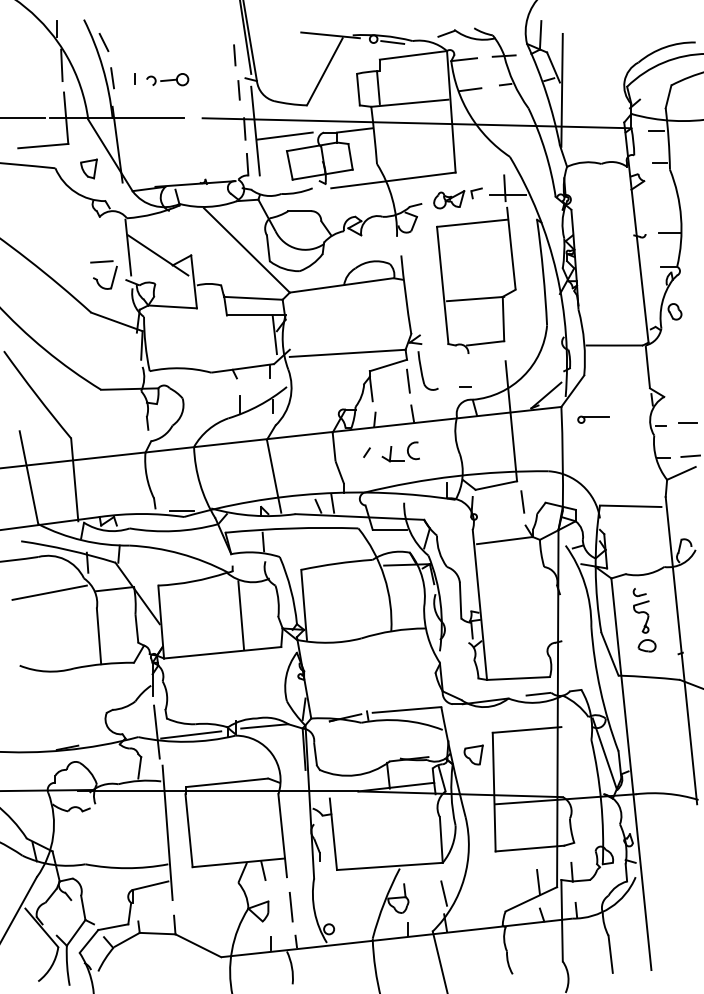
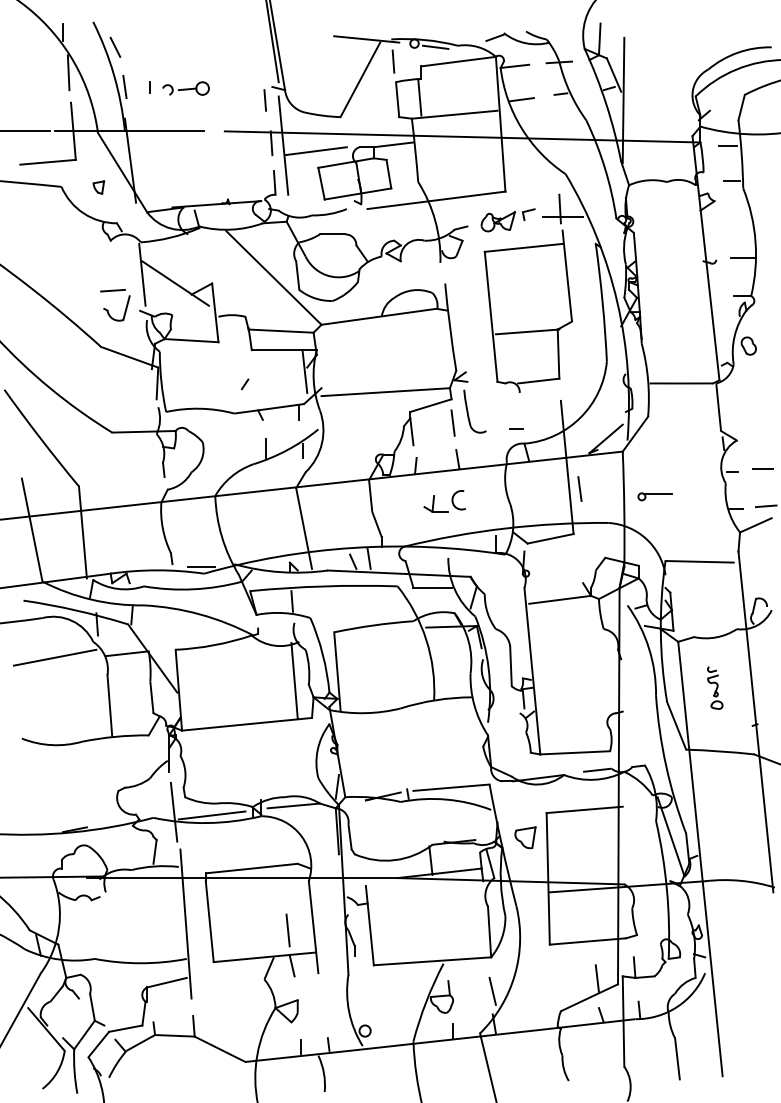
line: (234, 55) -> (393, 61), moved
part: (88, 168) -> (98, 187), size x0.6
part: (592, 419) -> (654, 496), moved
line: (366, 452) -> (244, 384), moved
line: (522, 501) -> (579, 488), moved
line: (241, 615) -> (294, 681), moved
part: (644, 619) -> (715, 687), size x0.6
line: (290, 907) -> (287, 930), moved

